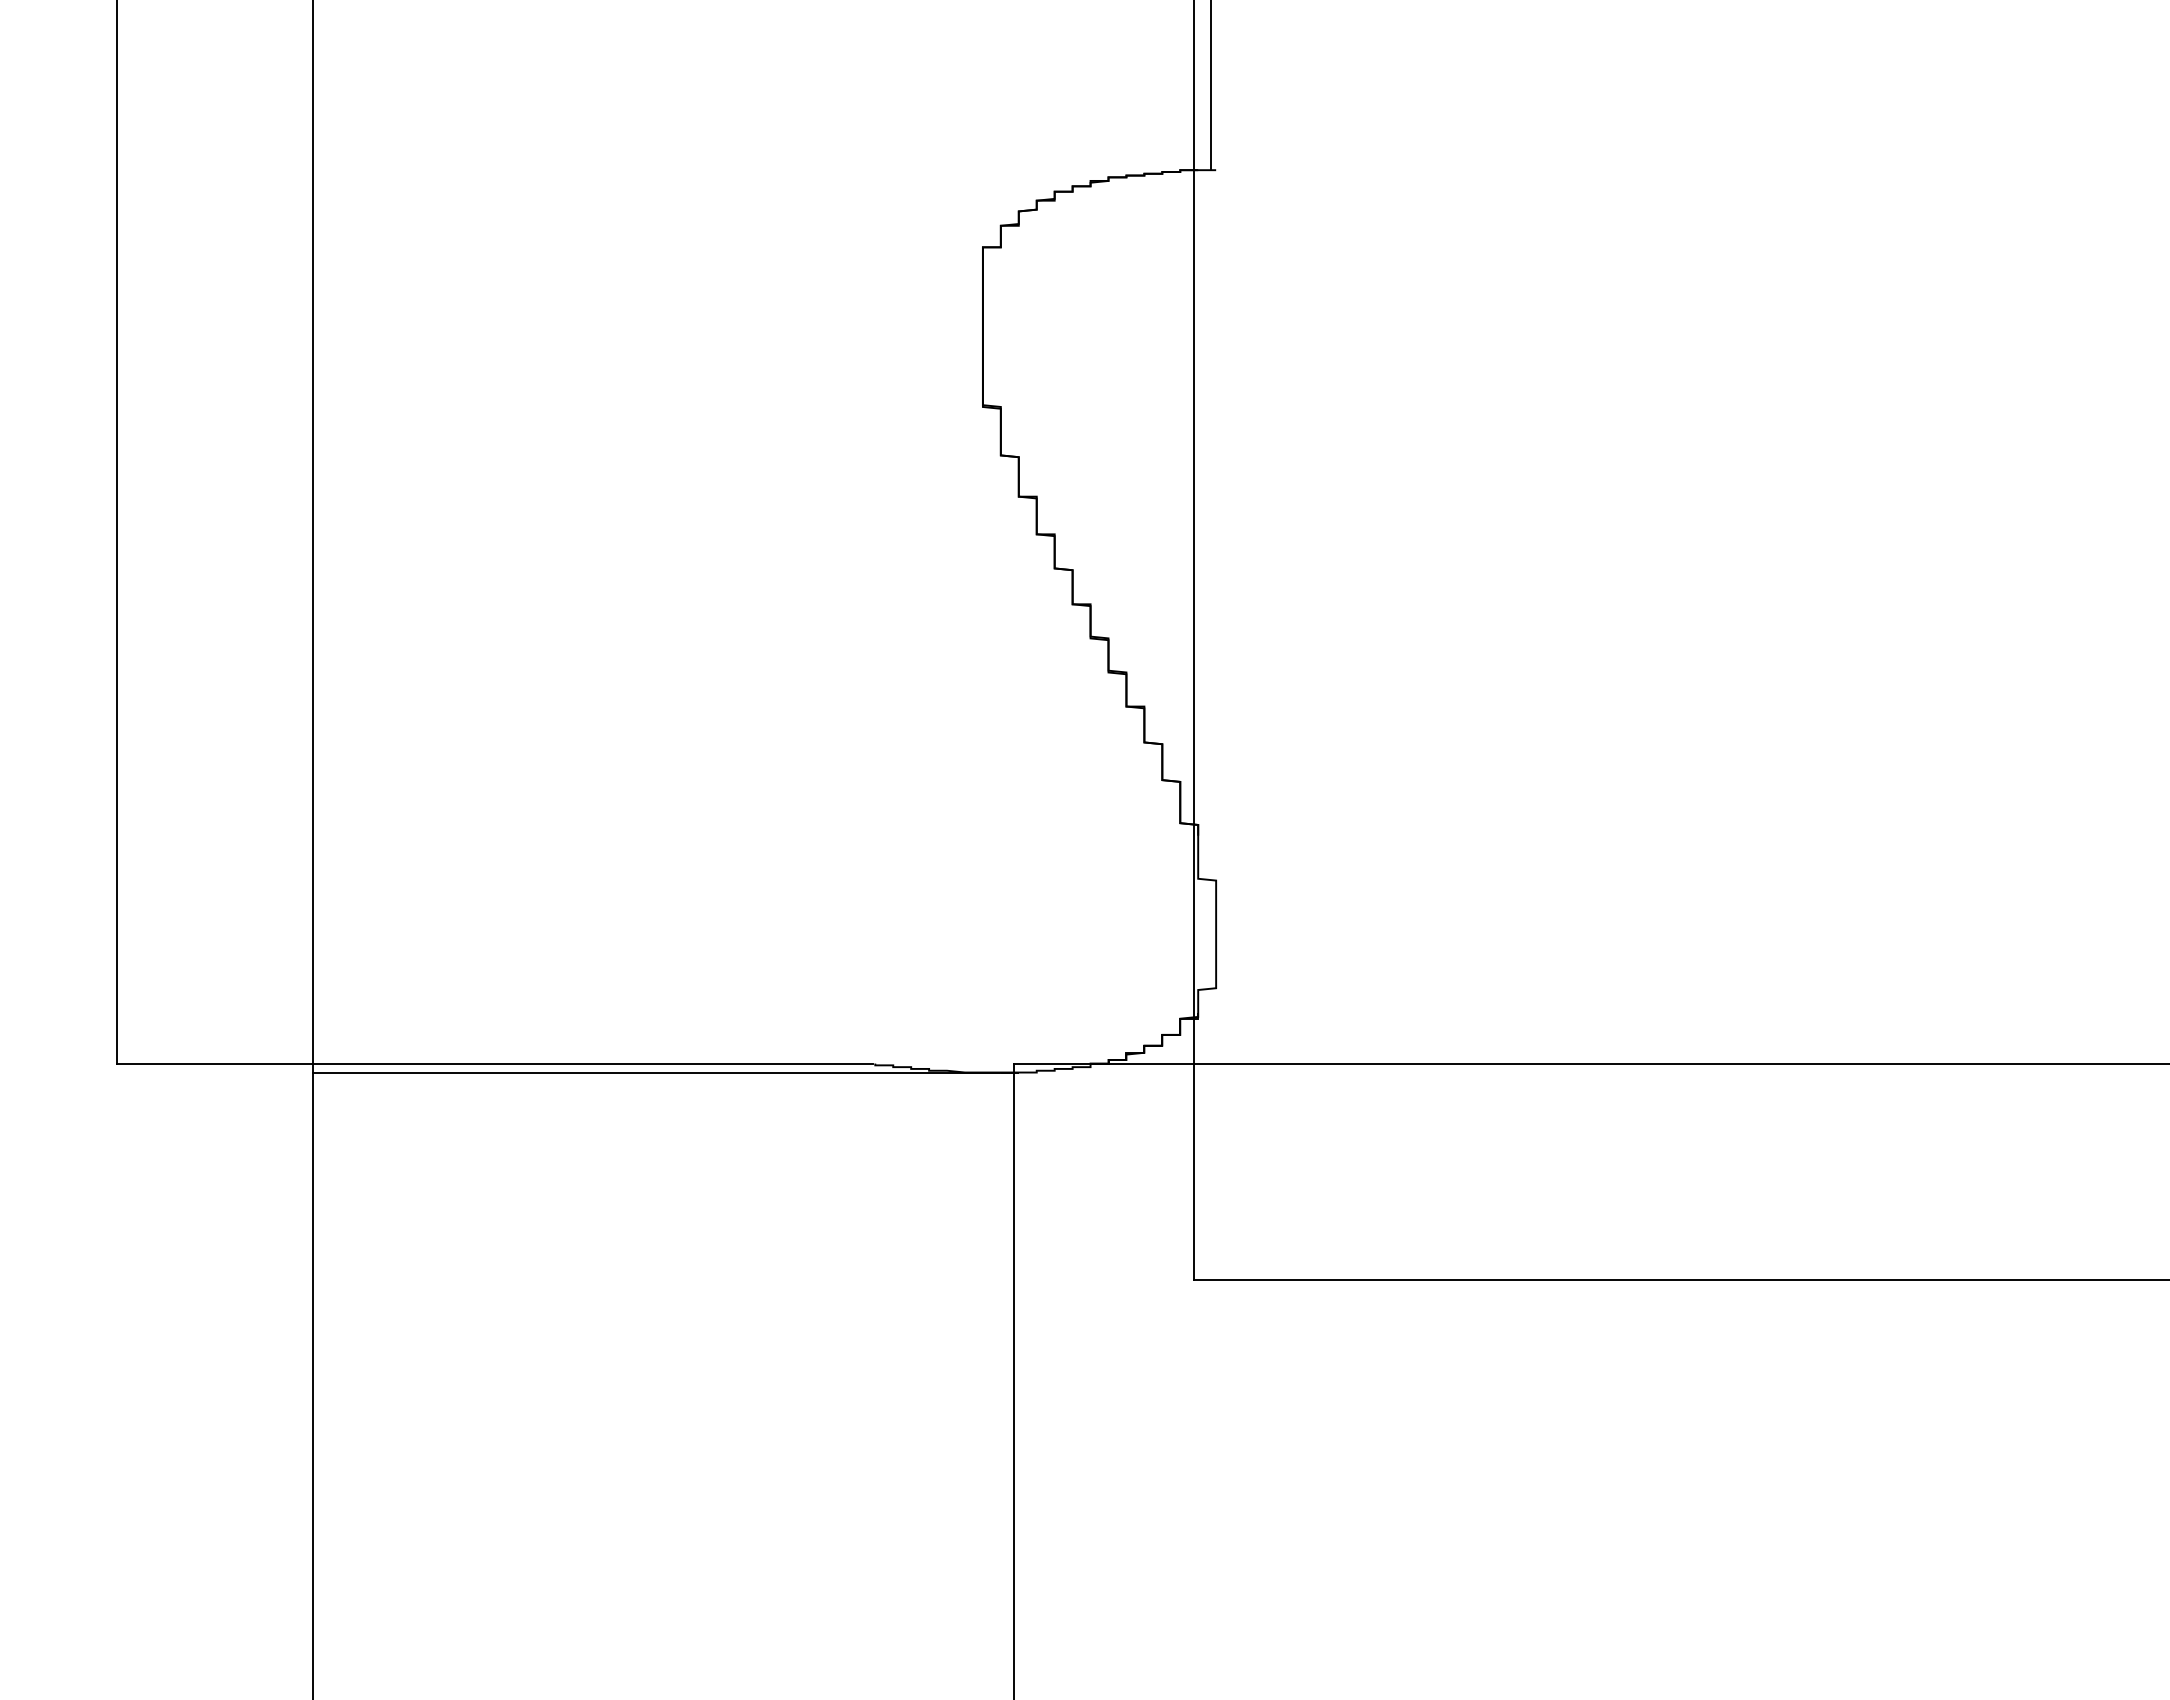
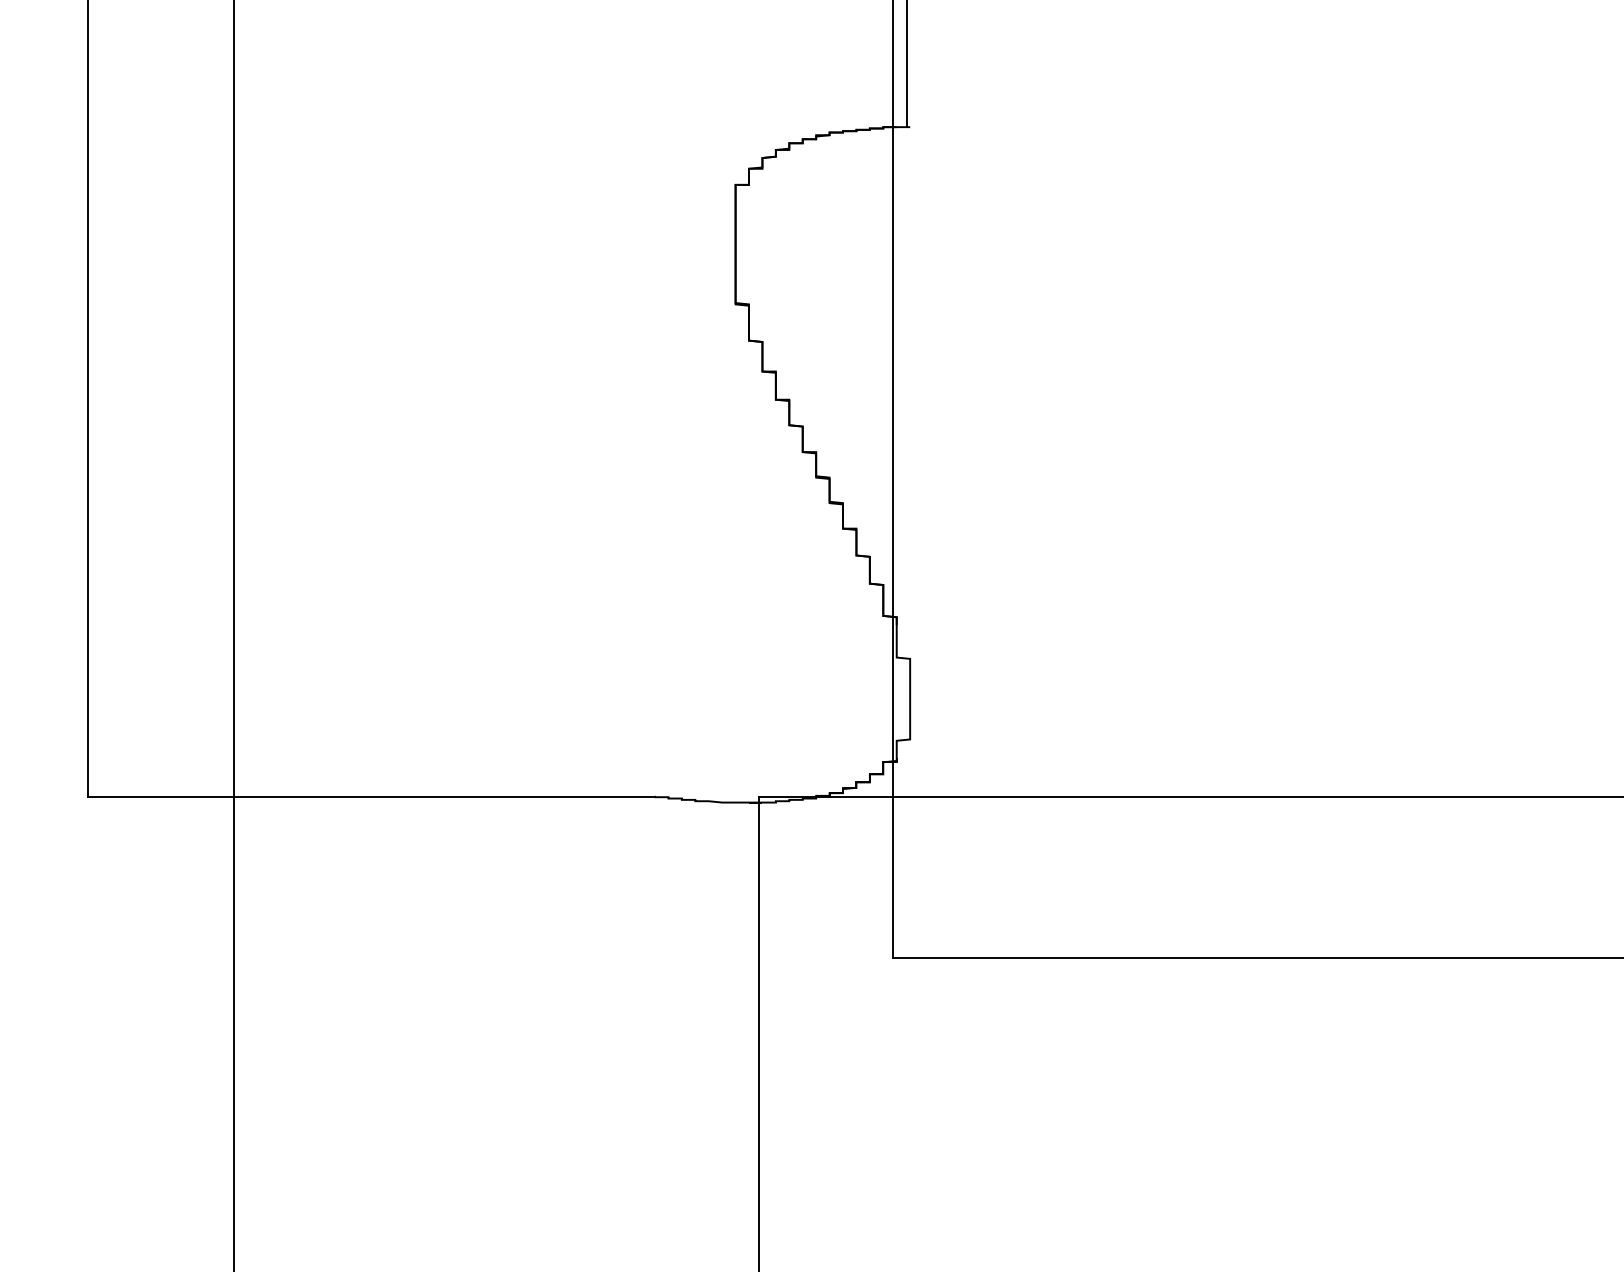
line: (655, 1072) -> (490, 802), removed

